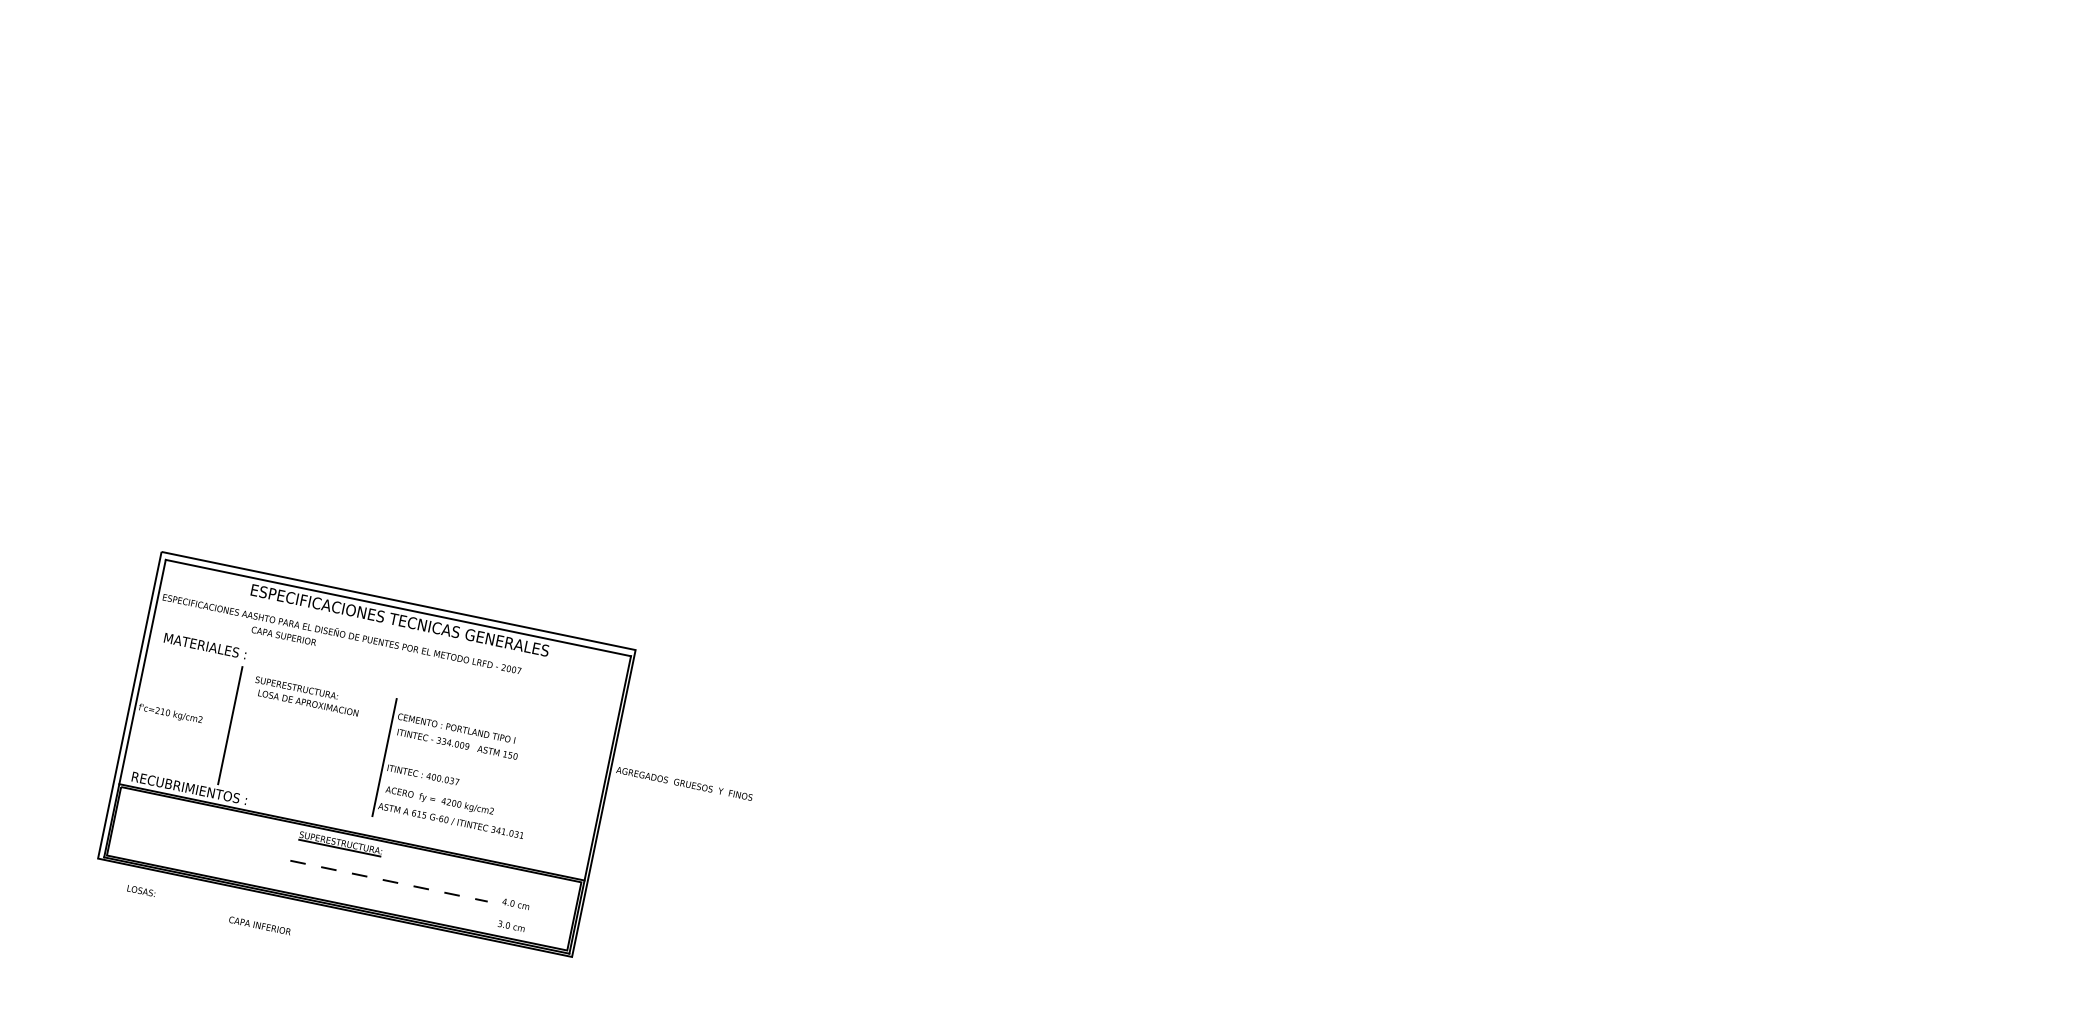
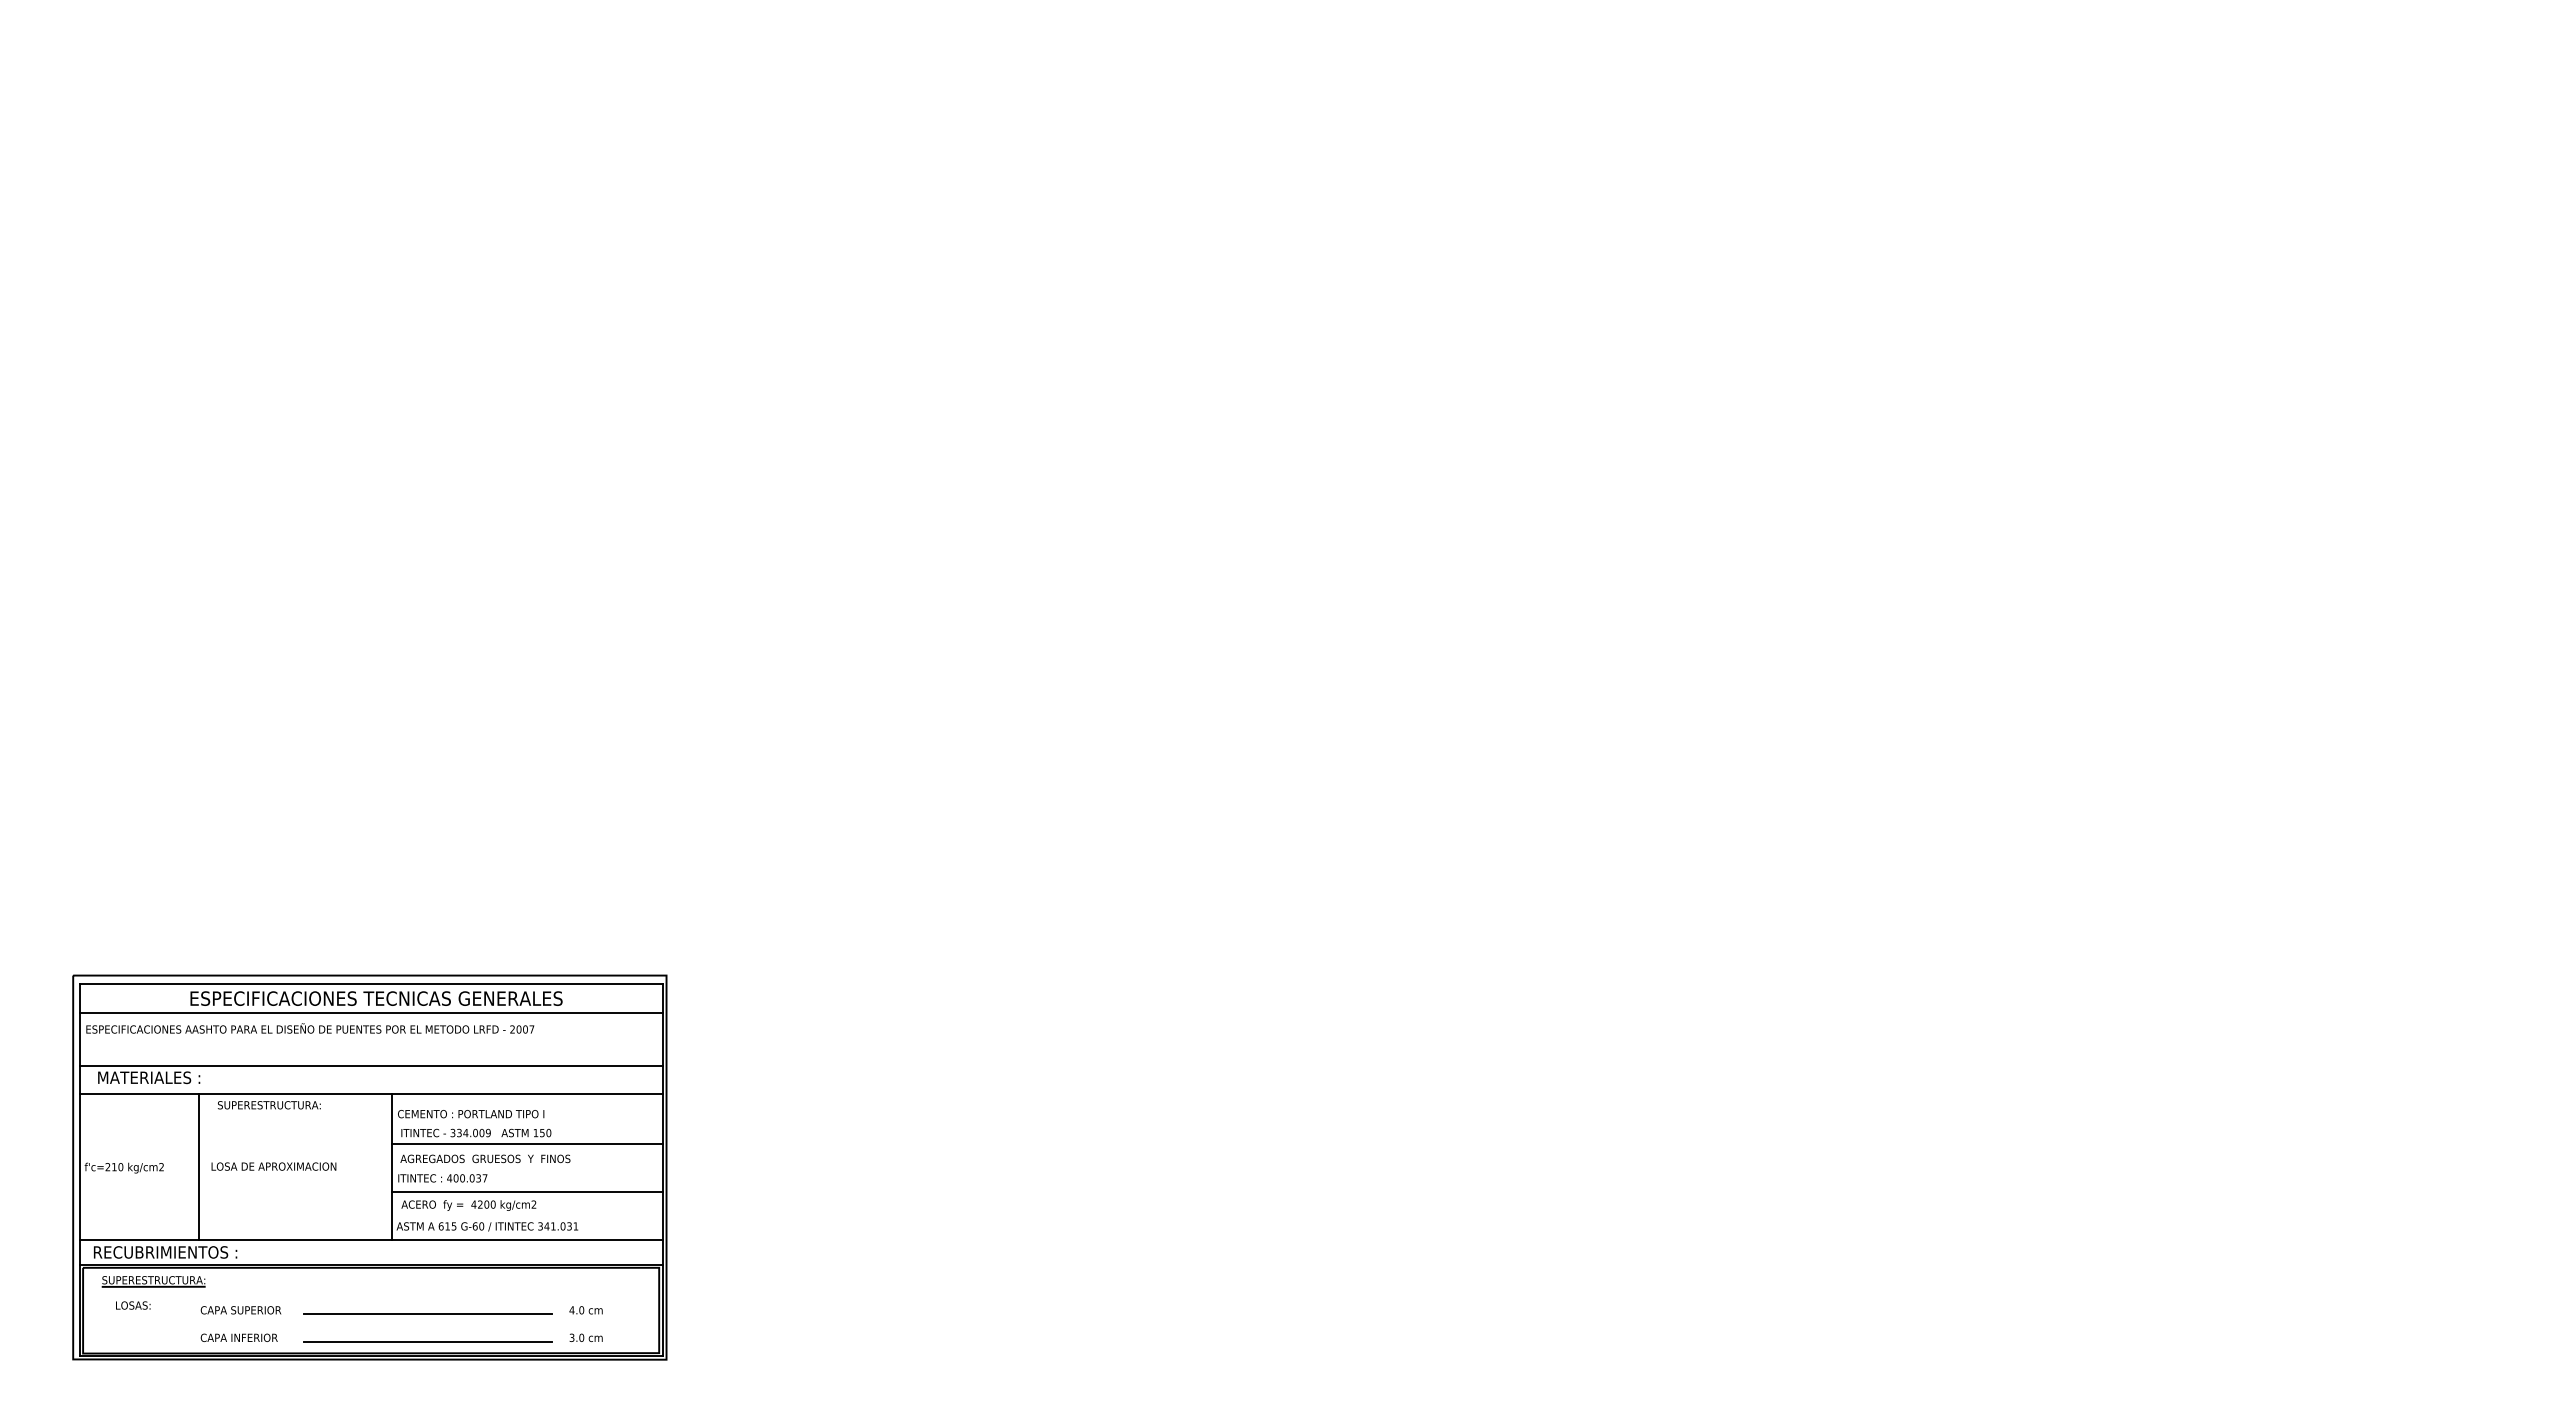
line: (393, 630) -> (371, 1012), added
text: (283, 636) -> (240, 1310), moved
line: (384, 673) -> (371, 1066), added
line: (380, 695) -> (371, 1093), added
text: (308, 702) -> (273, 1166), moved
line: (495, 761) -> (526, 1143), added
text: (684, 783) -> (485, 1158), moved
line: (487, 800) -> (526, 1192), added
line: (356, 812) -> (371, 1240), added
part: (340, 843) -> (153, 1281), moved
line: (389, 881) -> (428, 1314), dashed -> solid
text: (141, 890) -> (133, 1305), moved
line: (384, 902) -> (427, 1341), added
text: (259, 925) -> (238, 1337), moved

